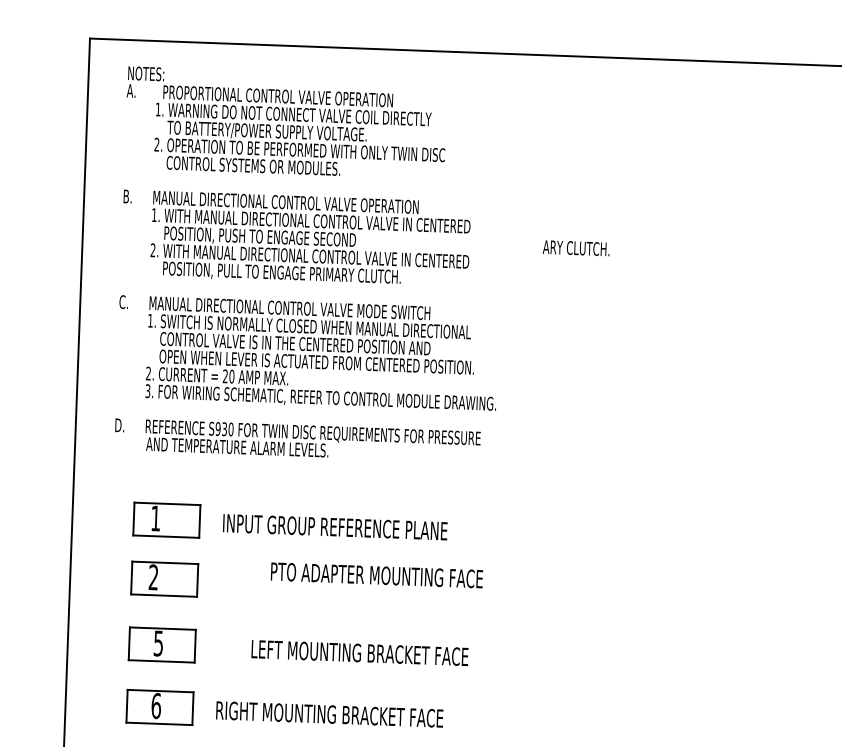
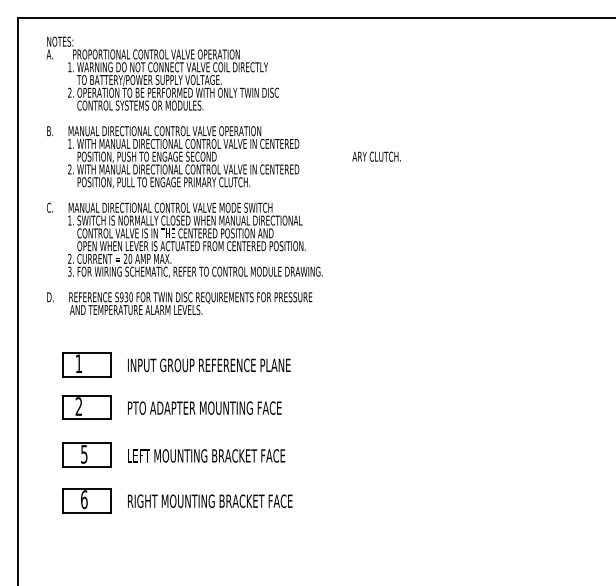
text: (376, 574) -> (204, 407), moved
text: (359, 652) -> (206, 455), moved

